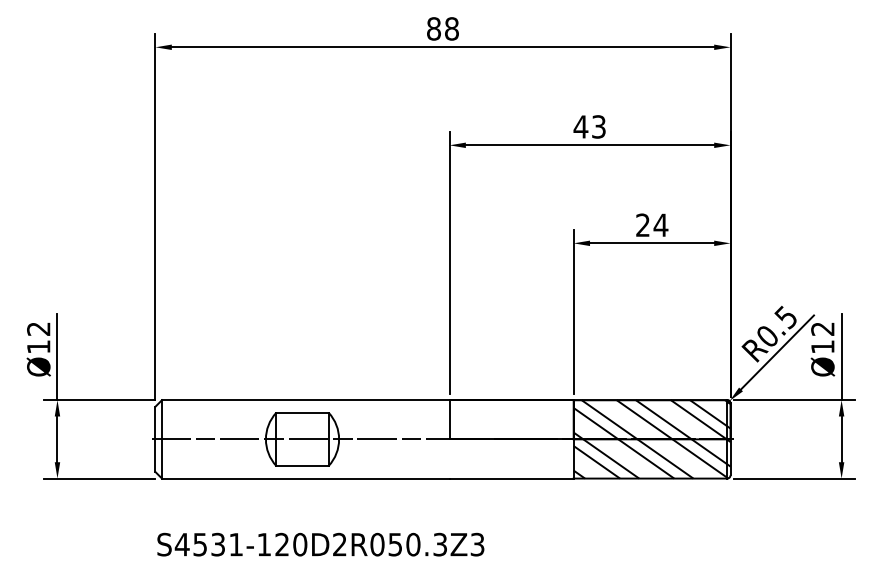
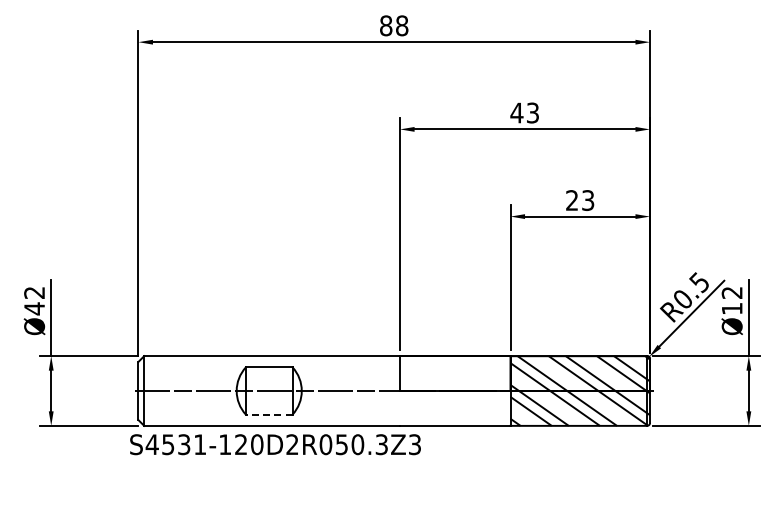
text: (660, 225) -> (587, 200), 24 -> 23
text: (38, 346) -> (34, 308), Ø12 -> Ø42
line: (301, 465) -> (268, 414), solid -> dashed
text: (320, 544) -> (275, 444), moved

